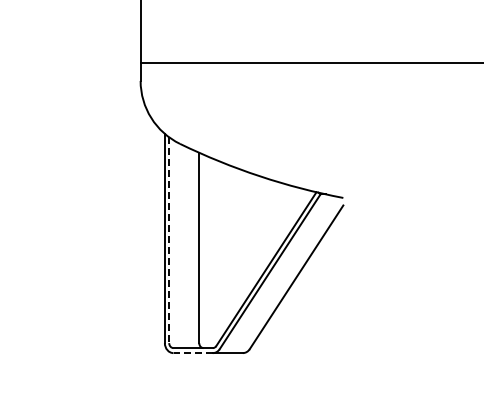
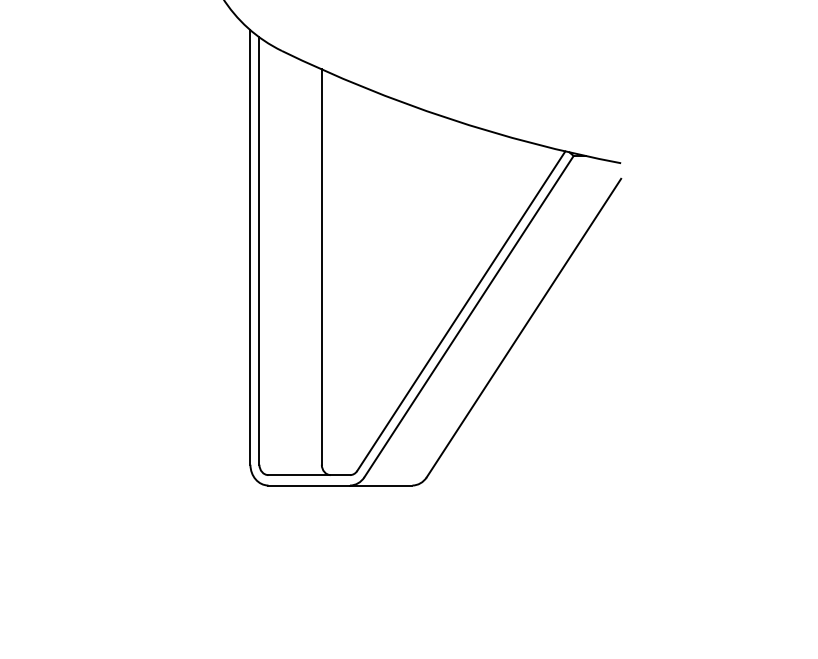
line: (169, 240) -> (260, 251), dashed -> solid
line: (193, 353) -> (309, 486), dashed -> solid

